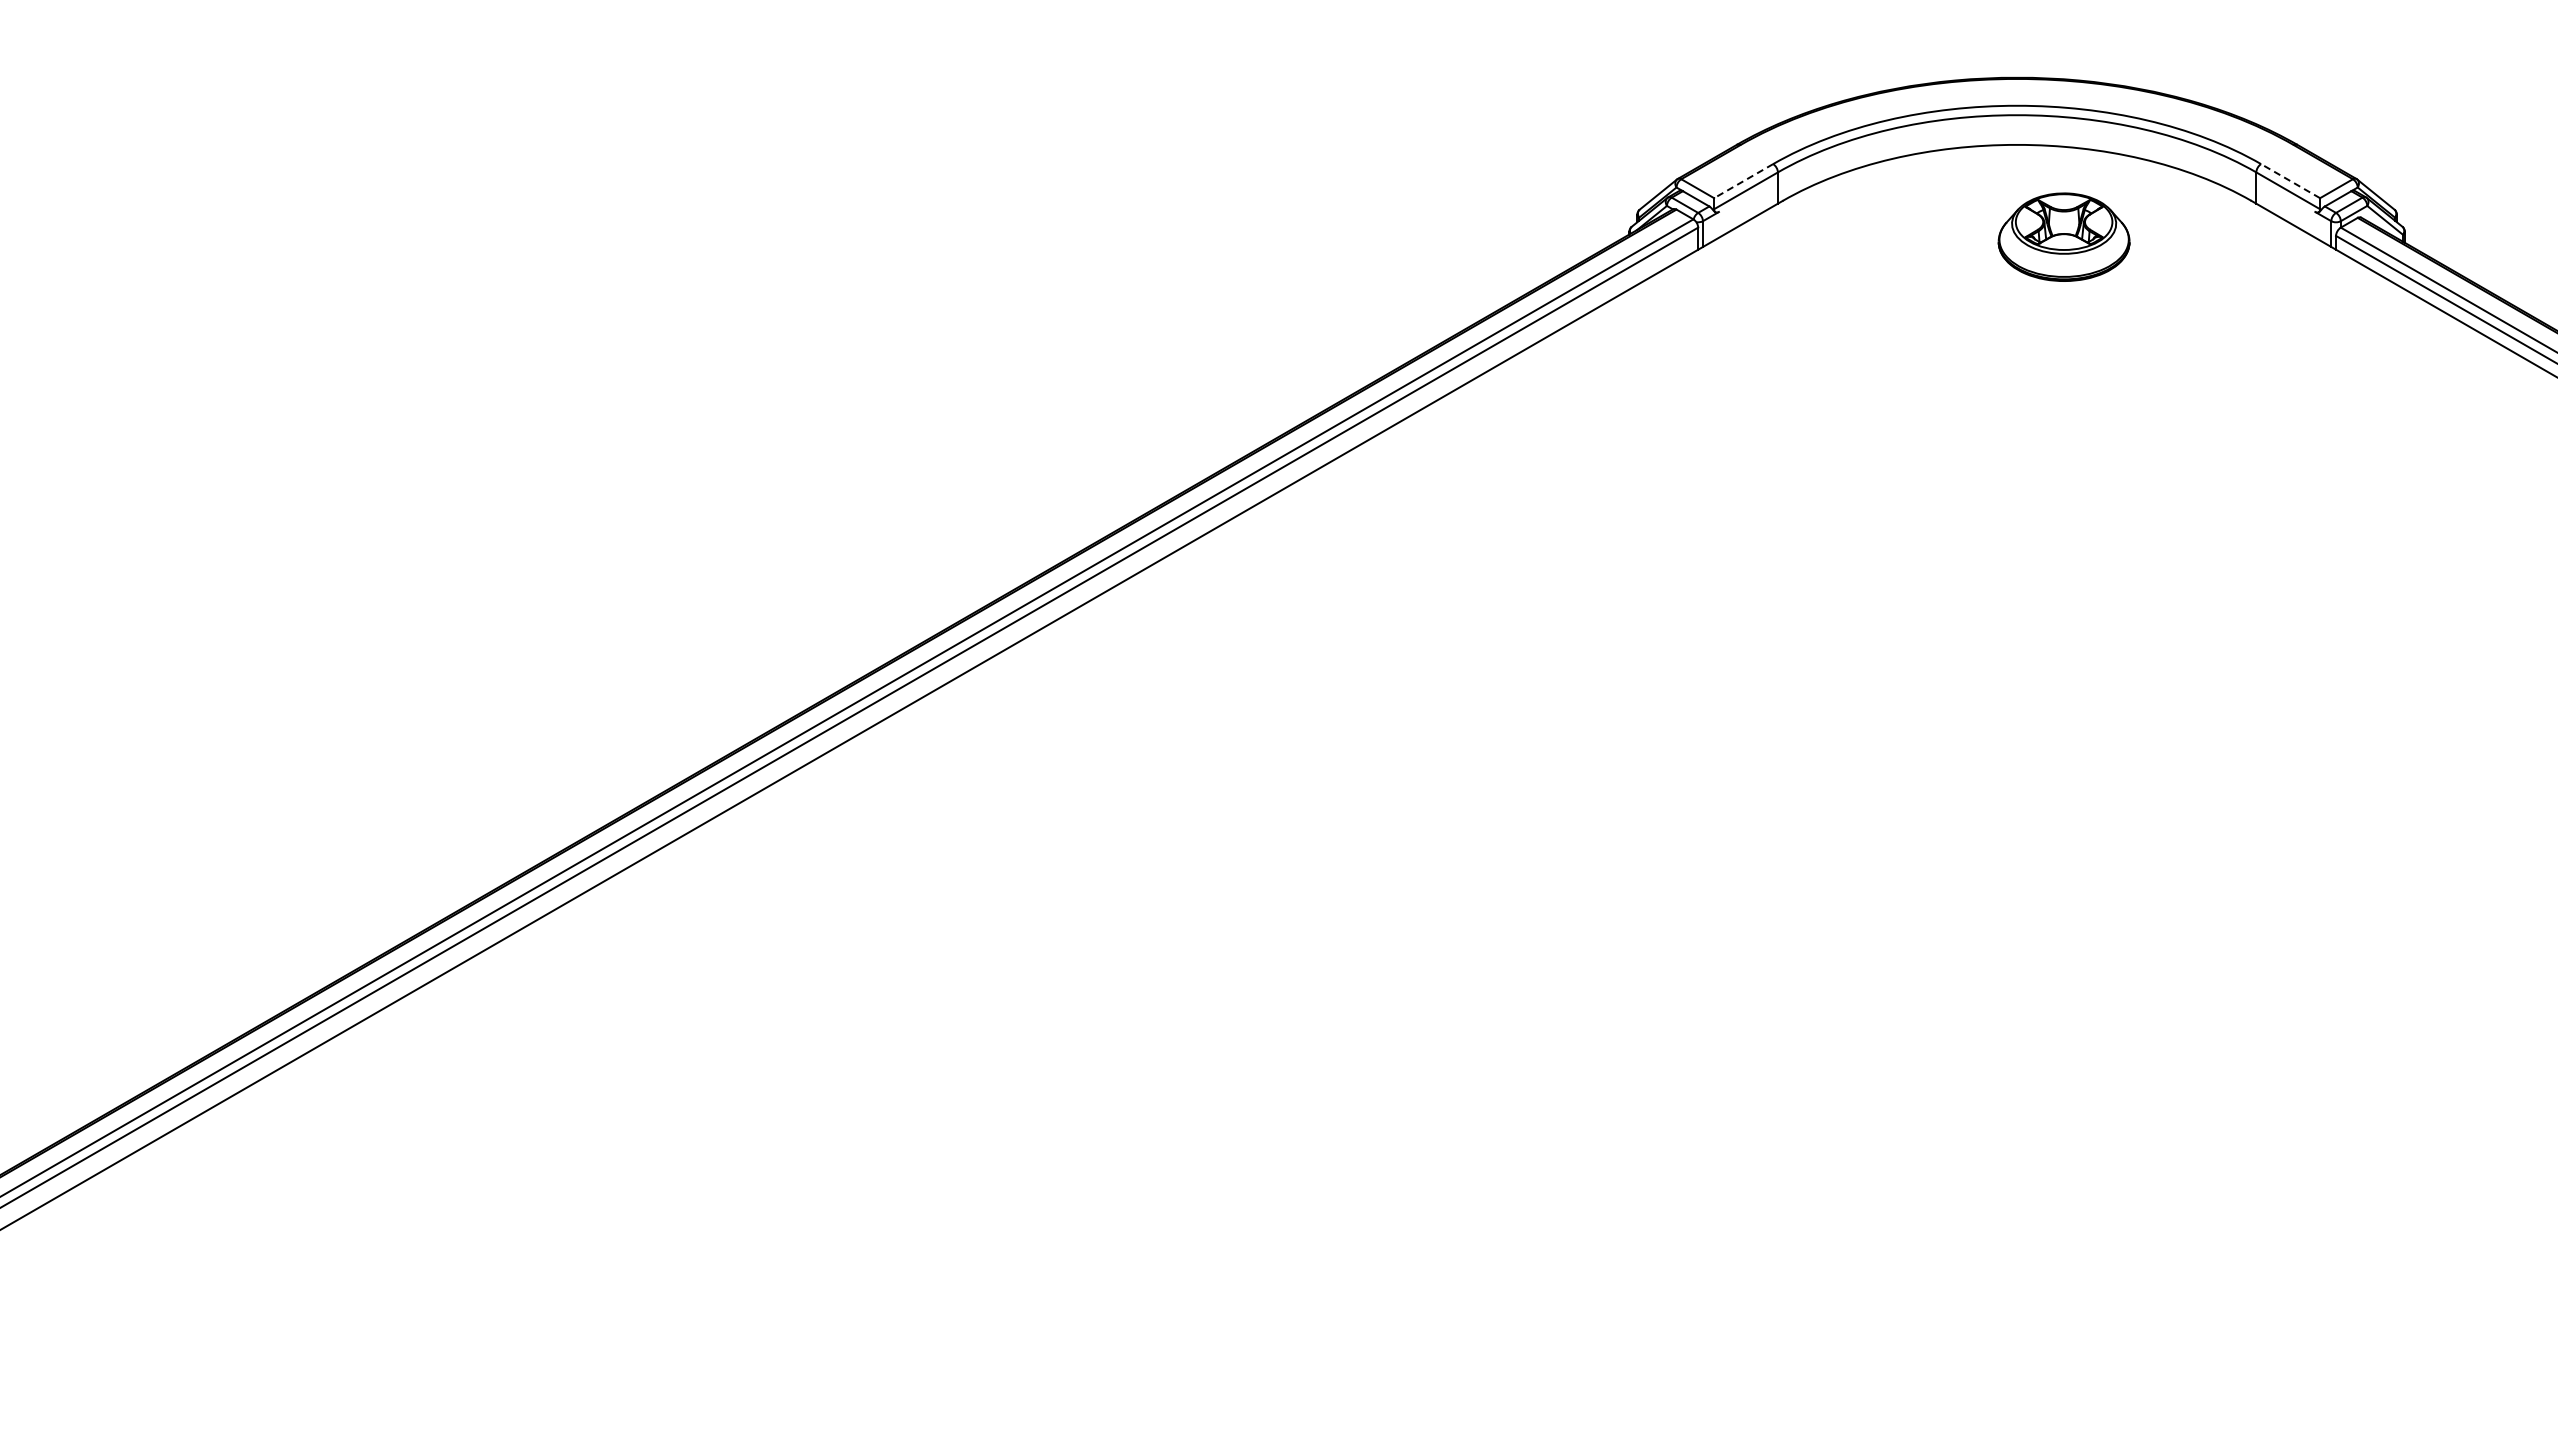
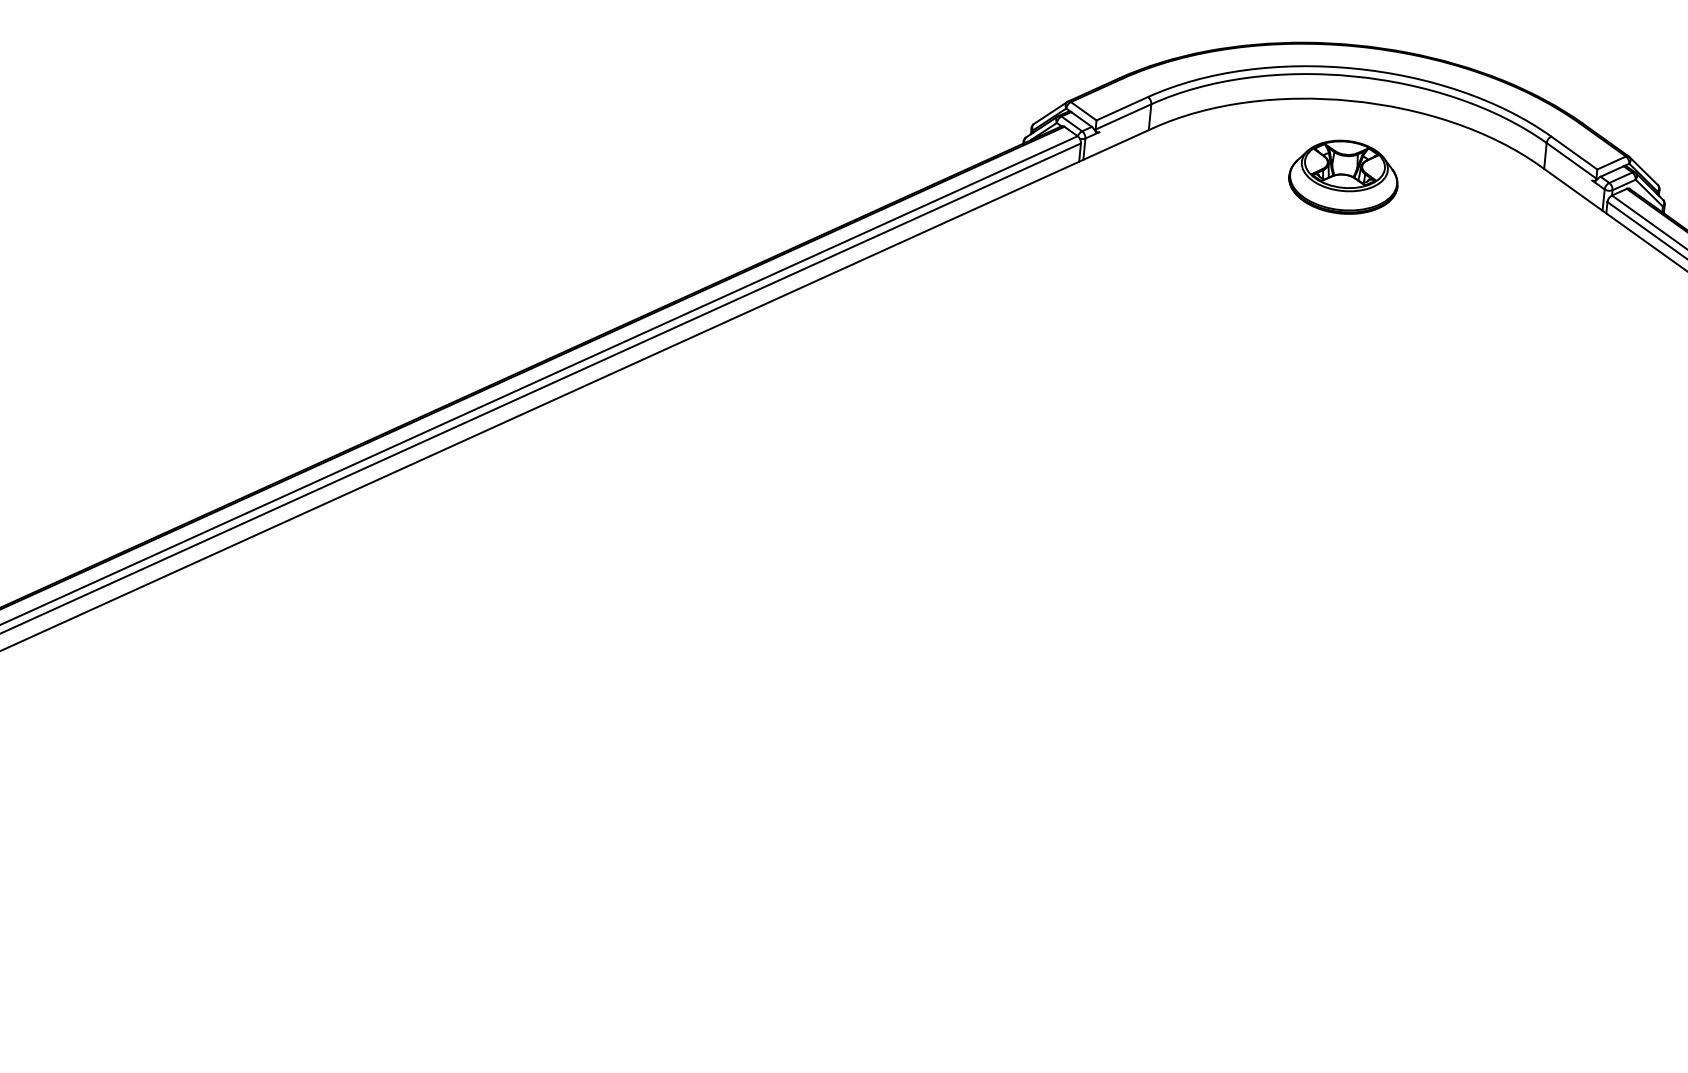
line: (2290, 180) -> (1574, 152), dashed -> solid
line: (1743, 181) -> (1122, 109), dashed -> solid
part: (2063, 236) -> (1343, 176), moved

